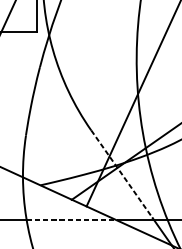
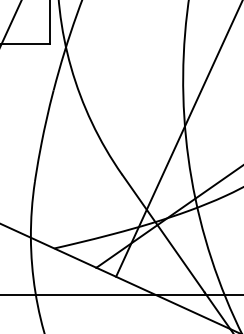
line: (121, 174) -> (163, 233), dashed -> solid
line: (72, 219) -> (97, 294), dashed -> solid

